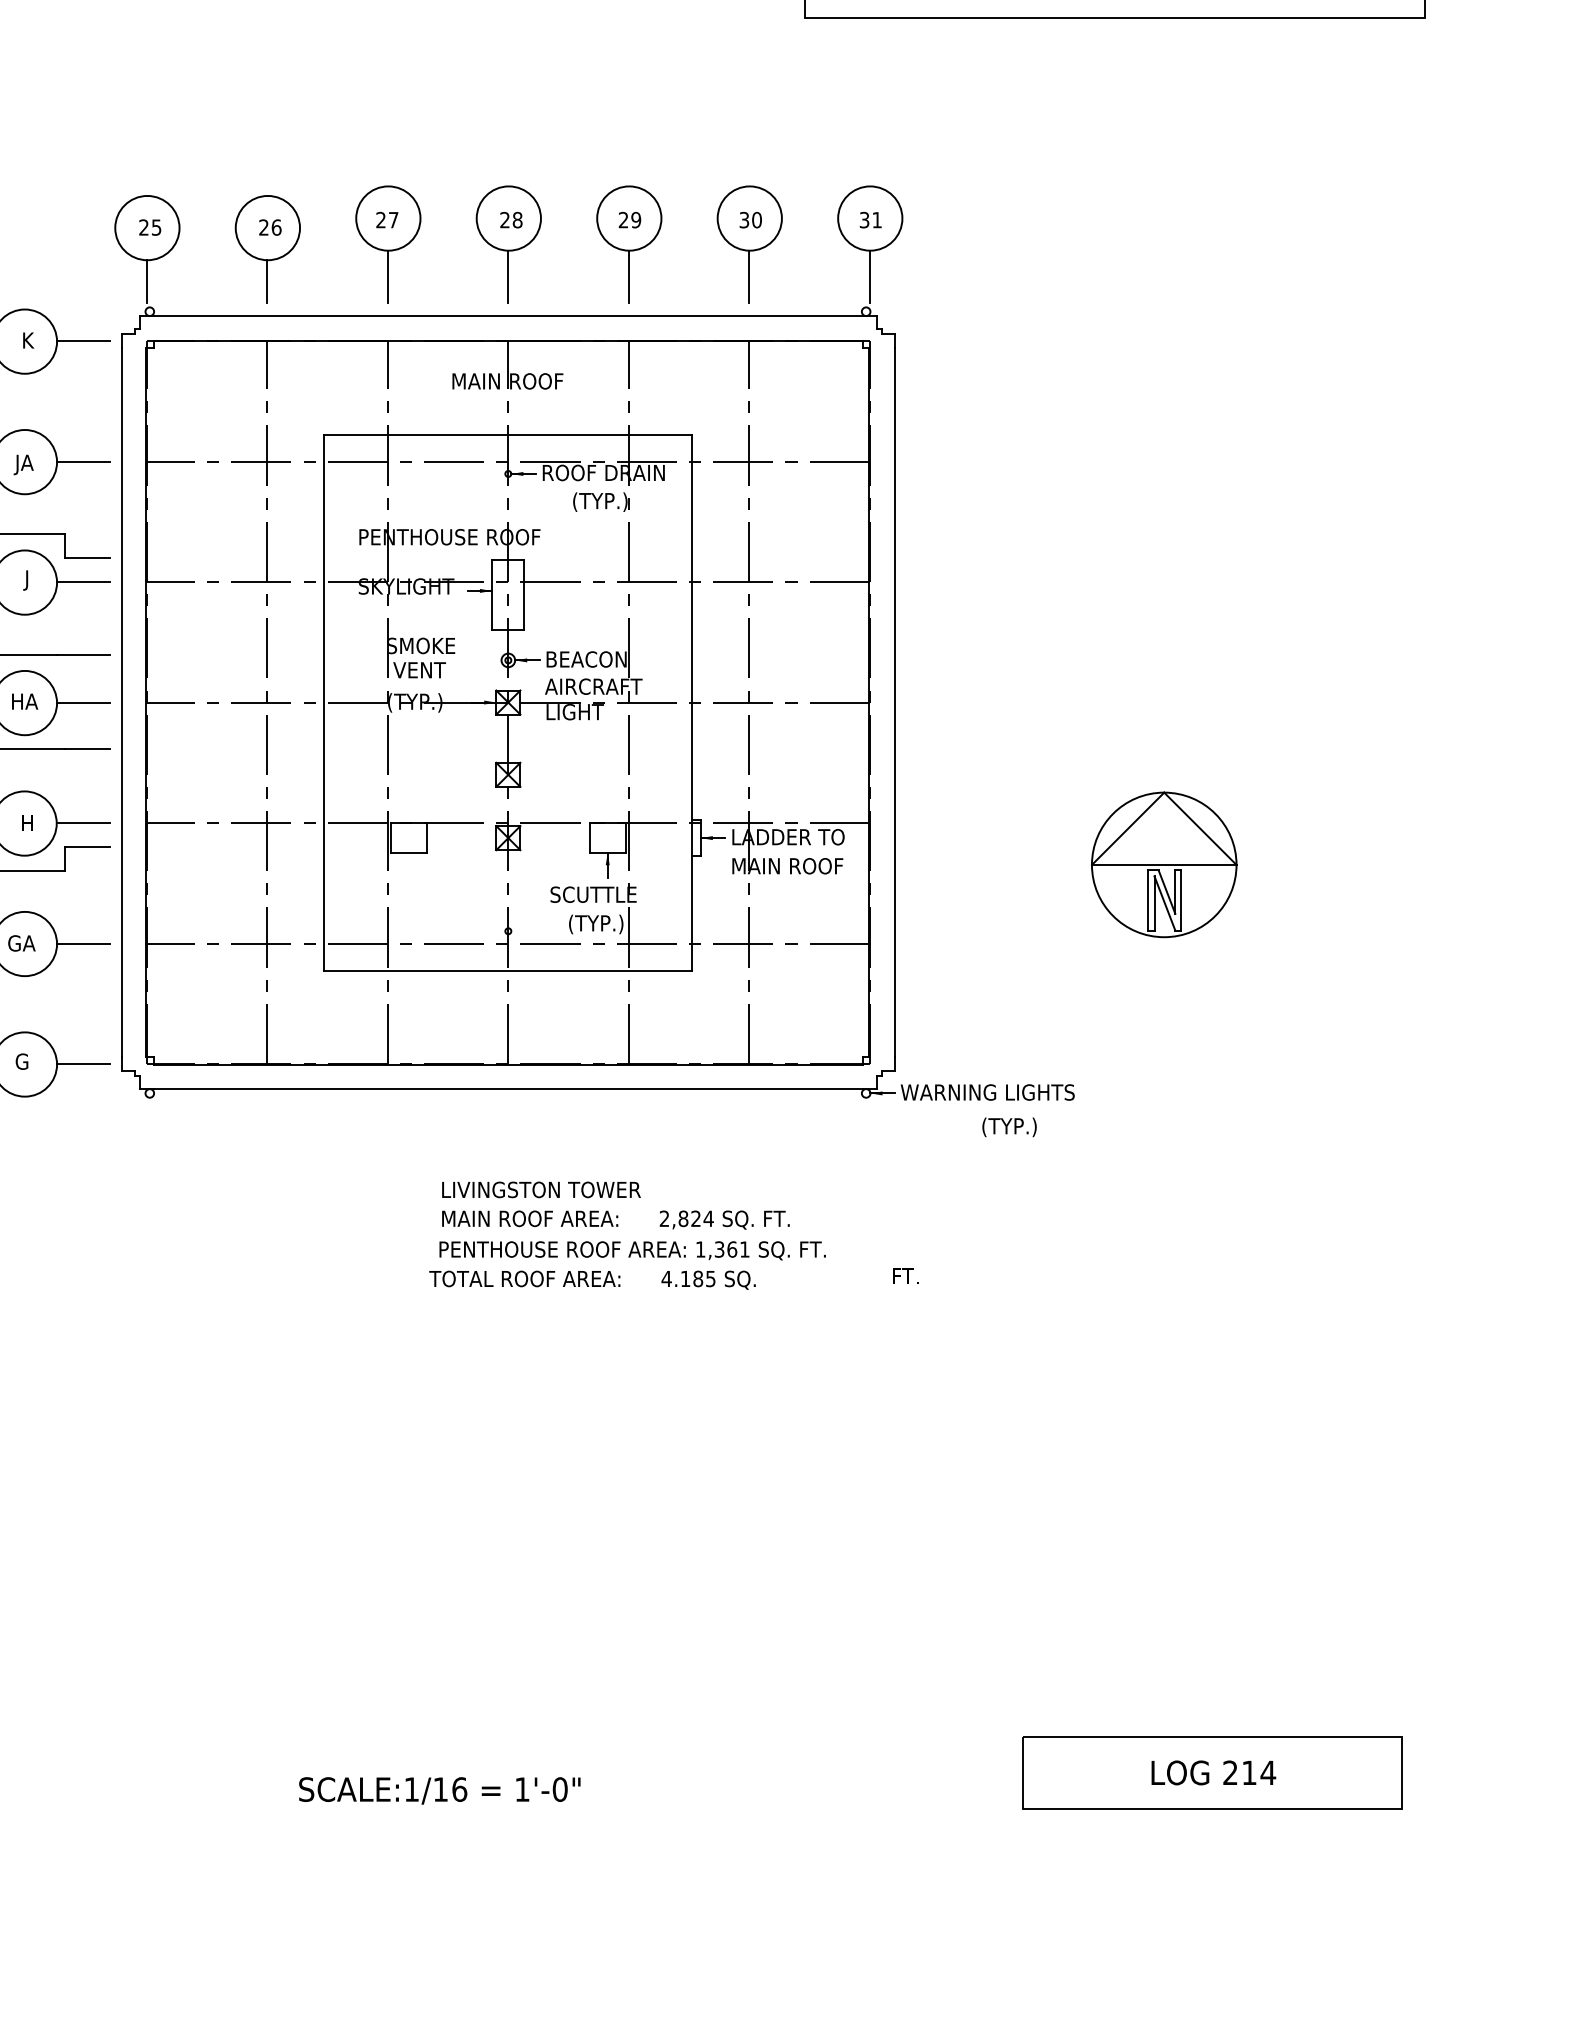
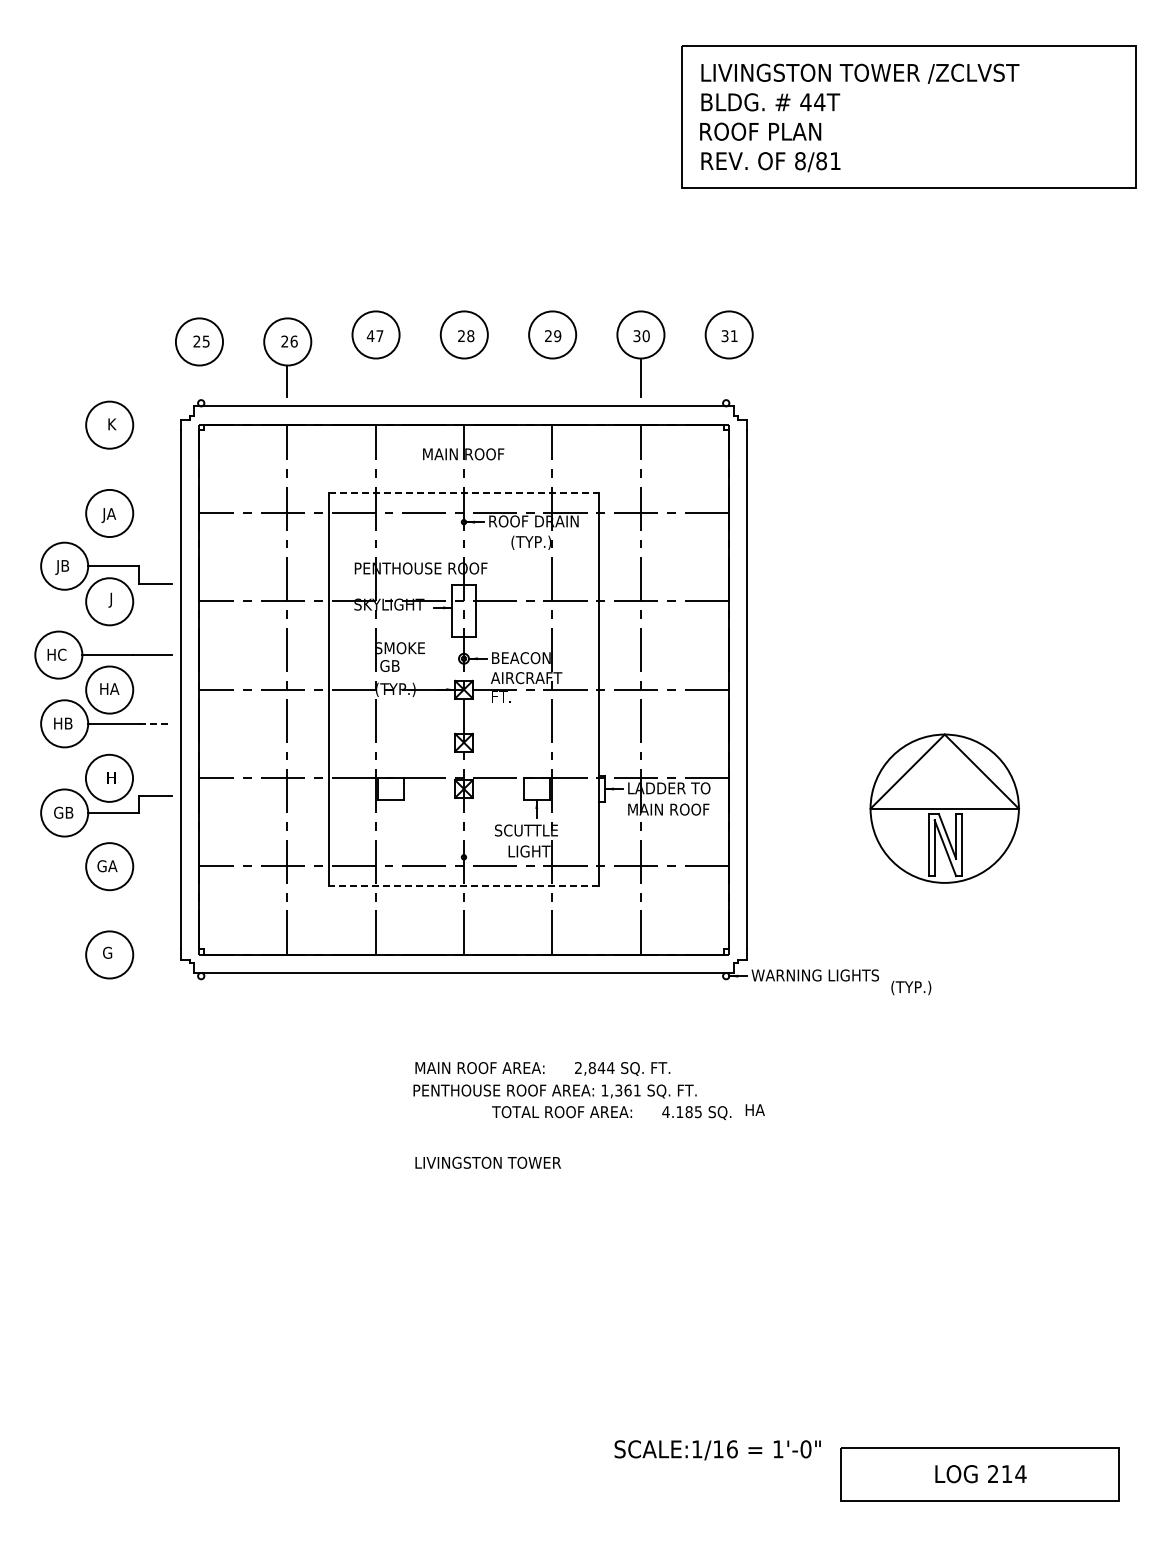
text: (380, 219) -> (370, 335), 27 -> 47
line: (387, 276) -> (375, 377), removed
line: (507, 276) -> (463, 377), removed
line: (629, 276) -> (552, 377), removed
line: (869, 276) -> (728, 377), removed
line: (147, 282) -> (199, 381), removed
line: (83, 340) -> (152, 424), removed
line: (509, 434) -> (464, 493), solid -> dashed
line: (83, 462) -> (152, 513), removed
line: (83, 582) -> (152, 601), removed
text: (418, 670) -> (398, 666), VENT -> GB
line: (83, 702) -> (152, 689), removed
text: (575, 711) -> (513, 696), LIGHT -> FT.
line: (88, 748) -> (156, 723), solid -> dashed
line: (83, 823) -> (152, 778), removed
part: (1164, 864) -> (944, 808), size x1.4
text: (597, 924) -> (529, 852), (TYP.) -> LIGHT
line: (83, 943) -> (152, 866), removed
line: (507, 971) -> (463, 886), solid -> dashed
line: (83, 1063) -> (152, 954), removed
text: (1009, 1126) -> (911, 987), moved
text: (540, 1189) -> (487, 1162), moved
text: (695, 1218) -> (601, 1067), 2,824 -> 2,844
text: (904, 1275) -> (754, 1109), FT. -> HA
text: (592, 1279) -> (611, 1112), moved
text: (439, 1791) -> (717, 1450), moved

